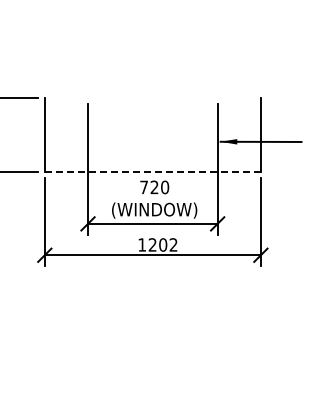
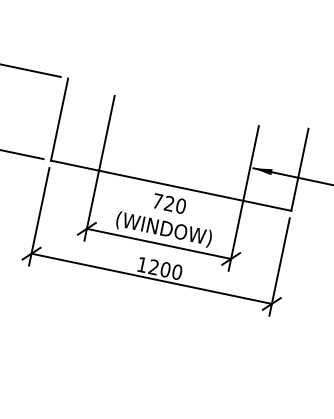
line: (152, 171) -> (170, 185), dashed -> solid
text: (173, 244) -> (177, 271), 1202 -> 1200

